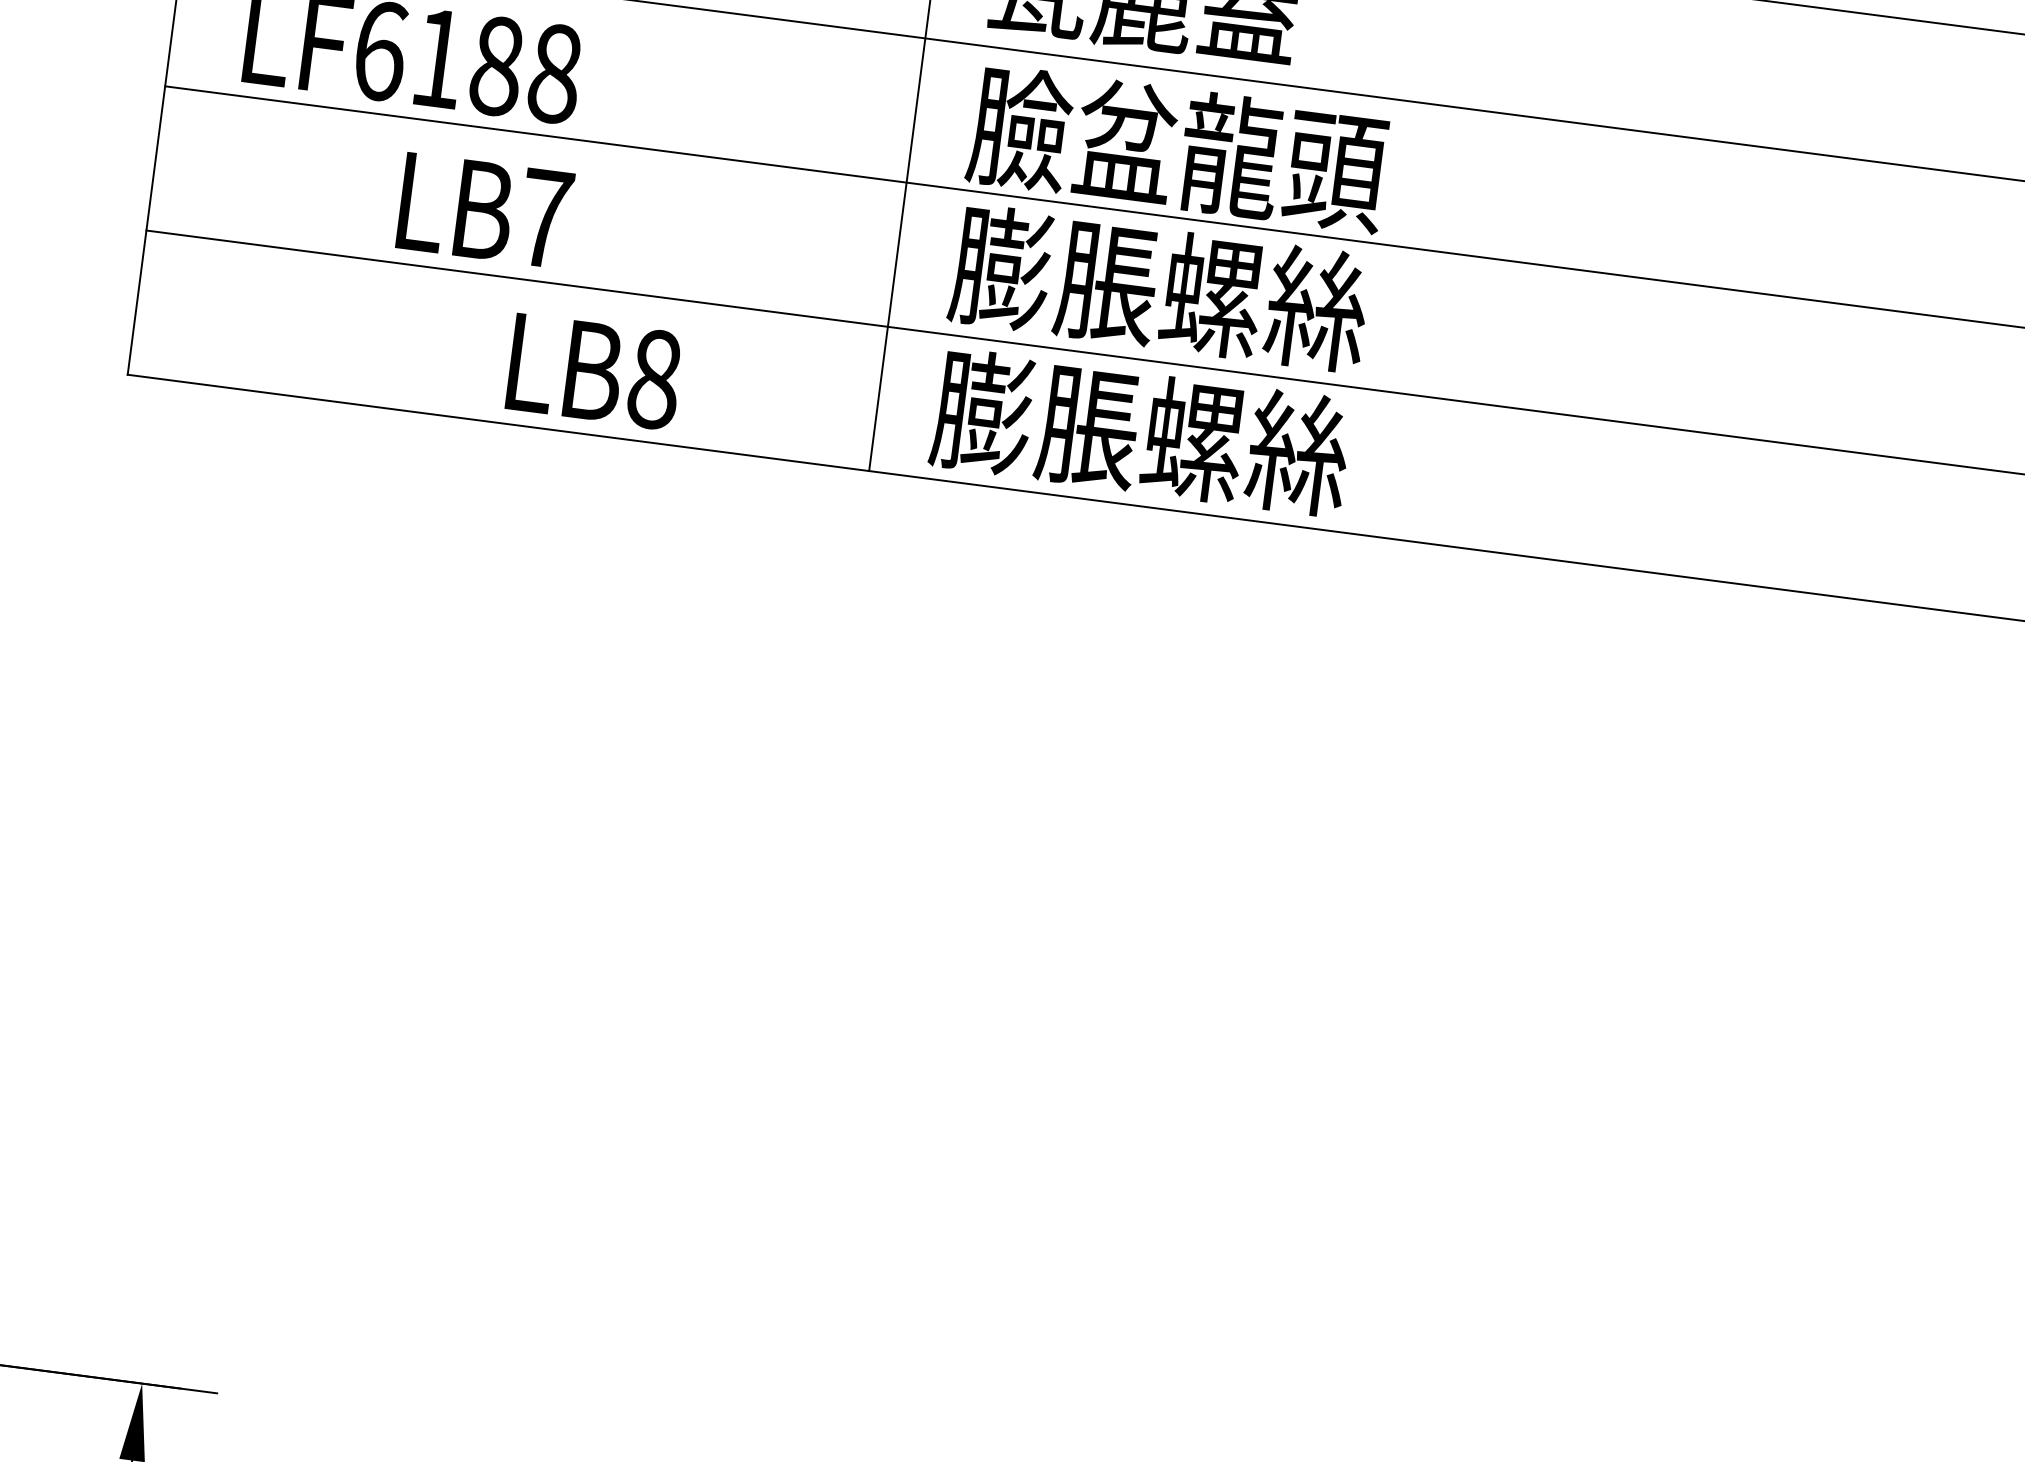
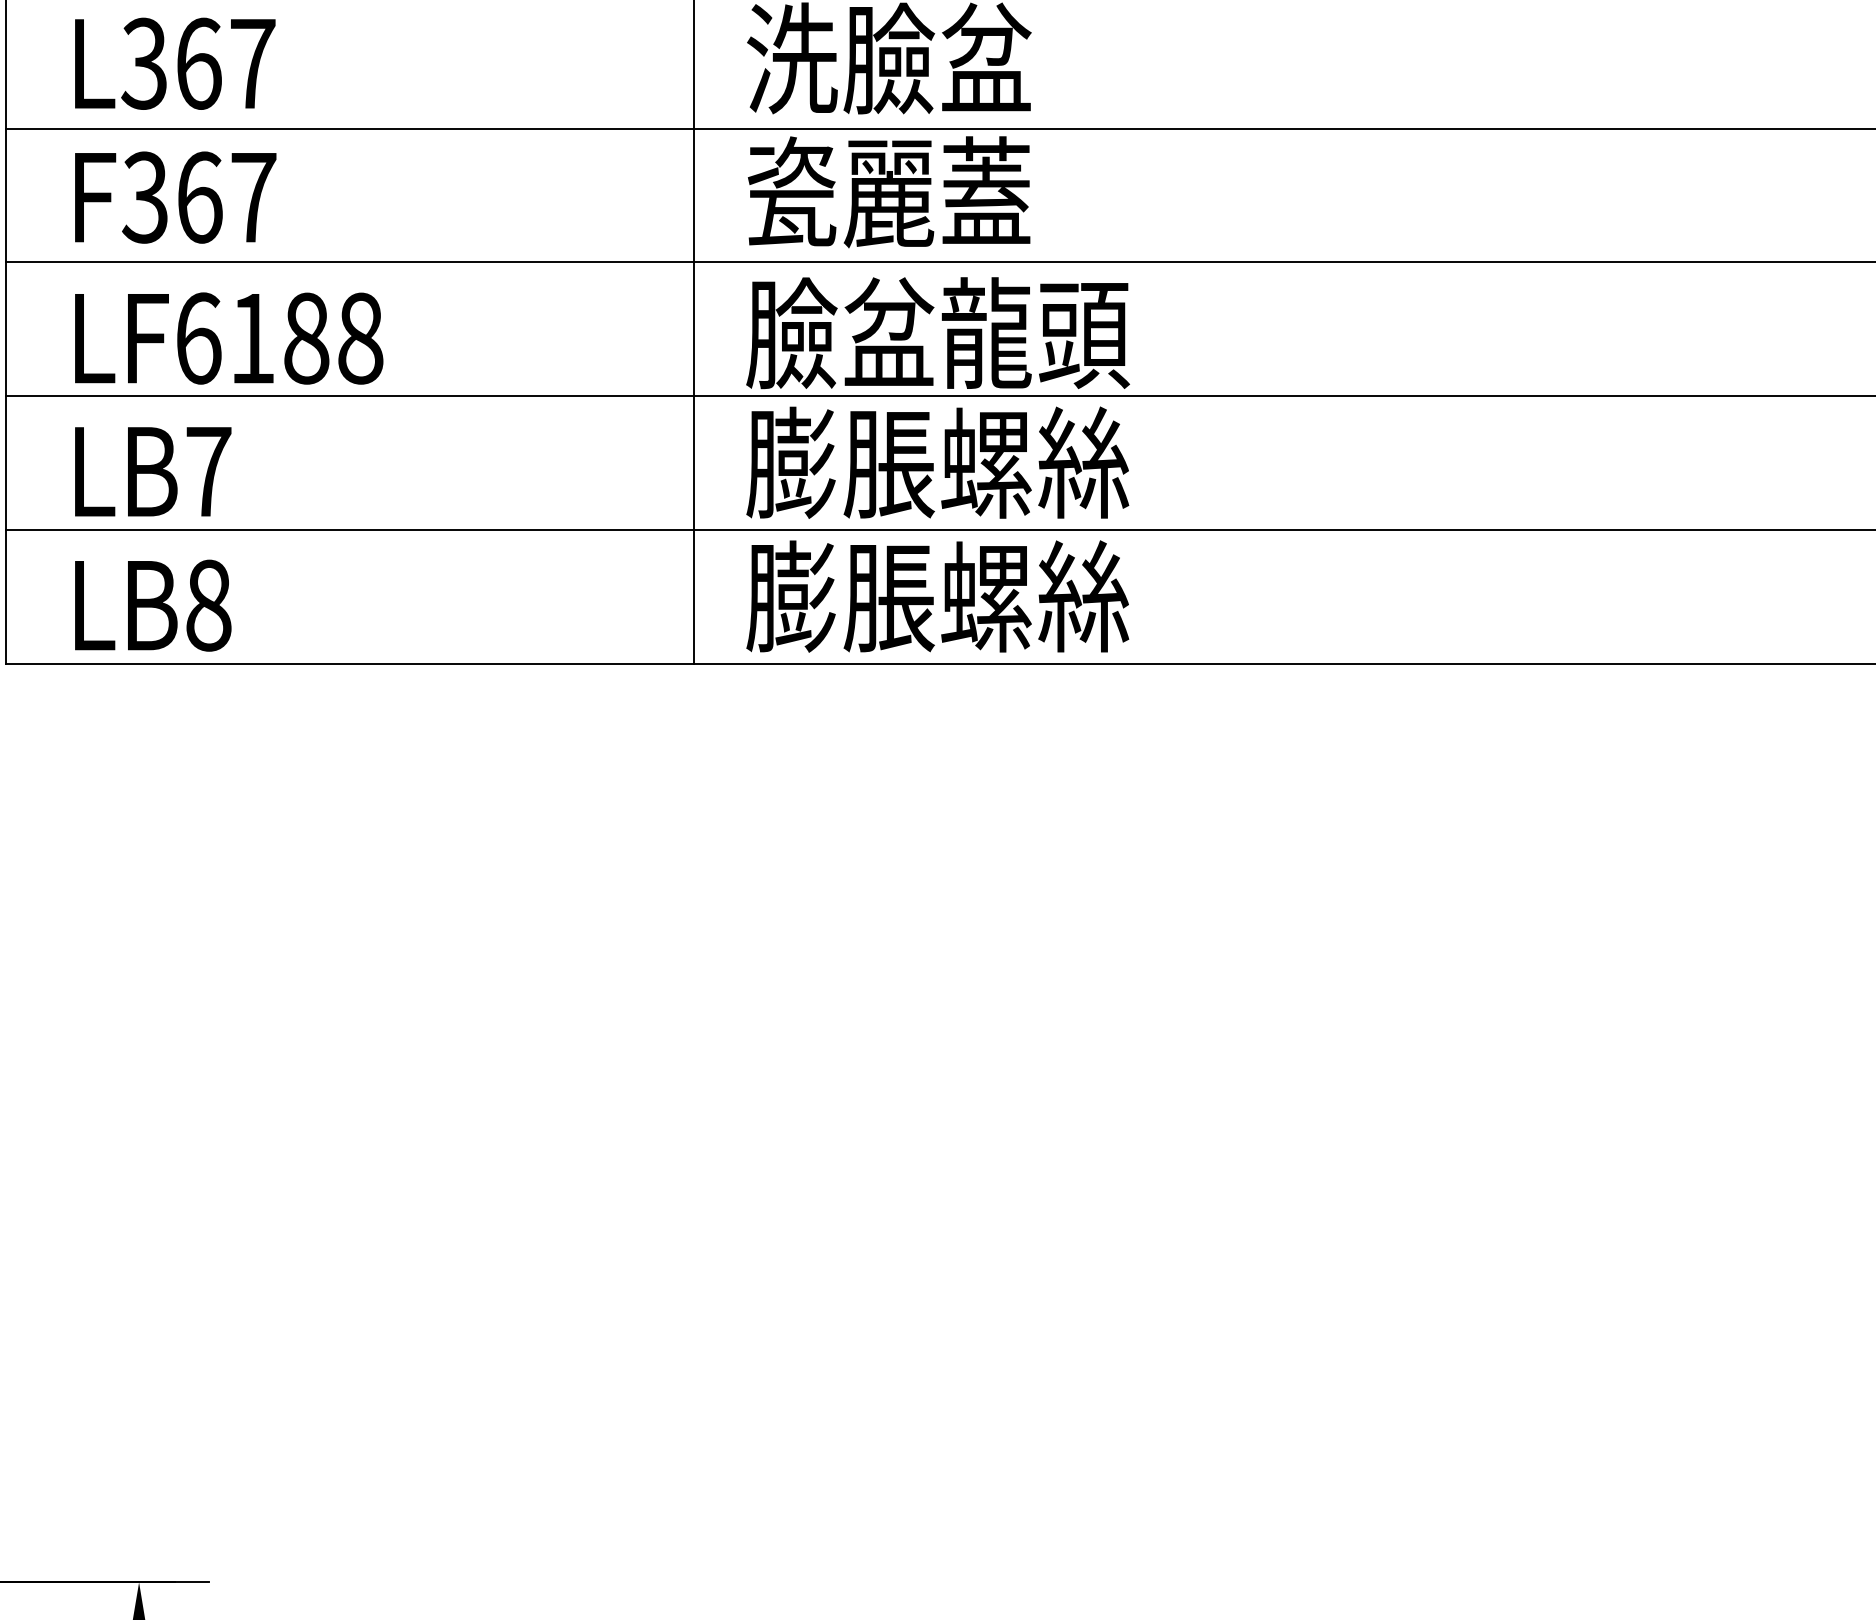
text: (485, 210) -> (153, 471), moved
text: (595, 371) -> (153, 605), moved

